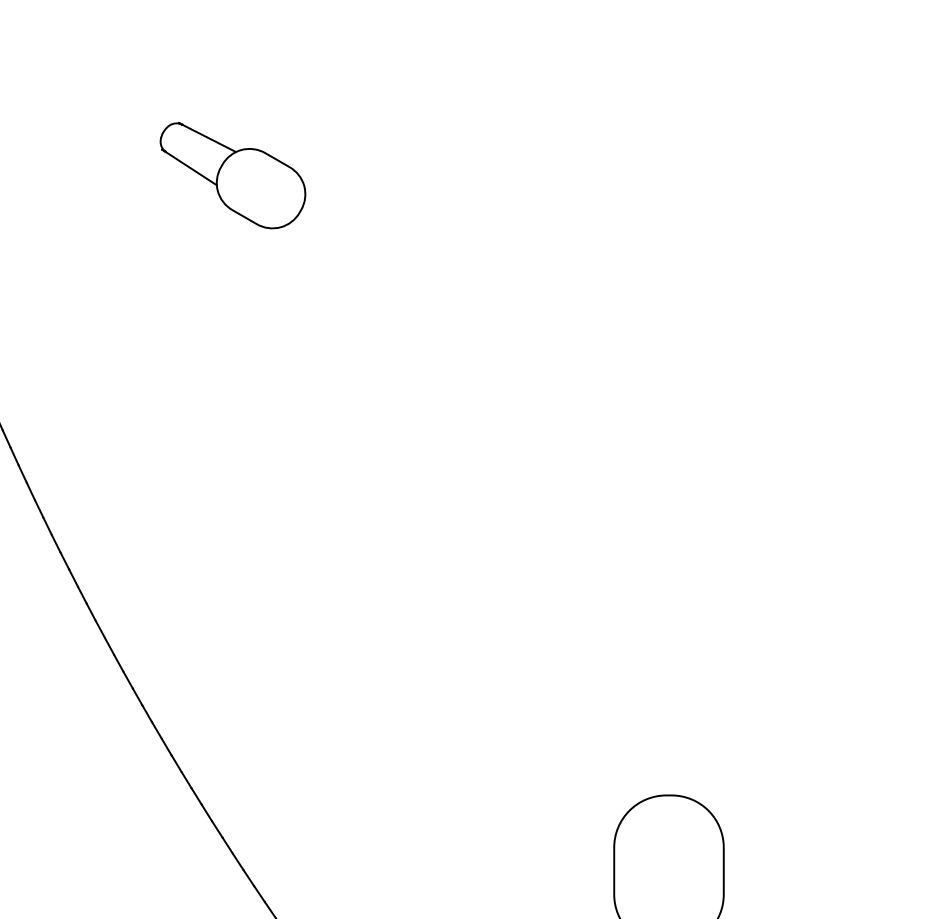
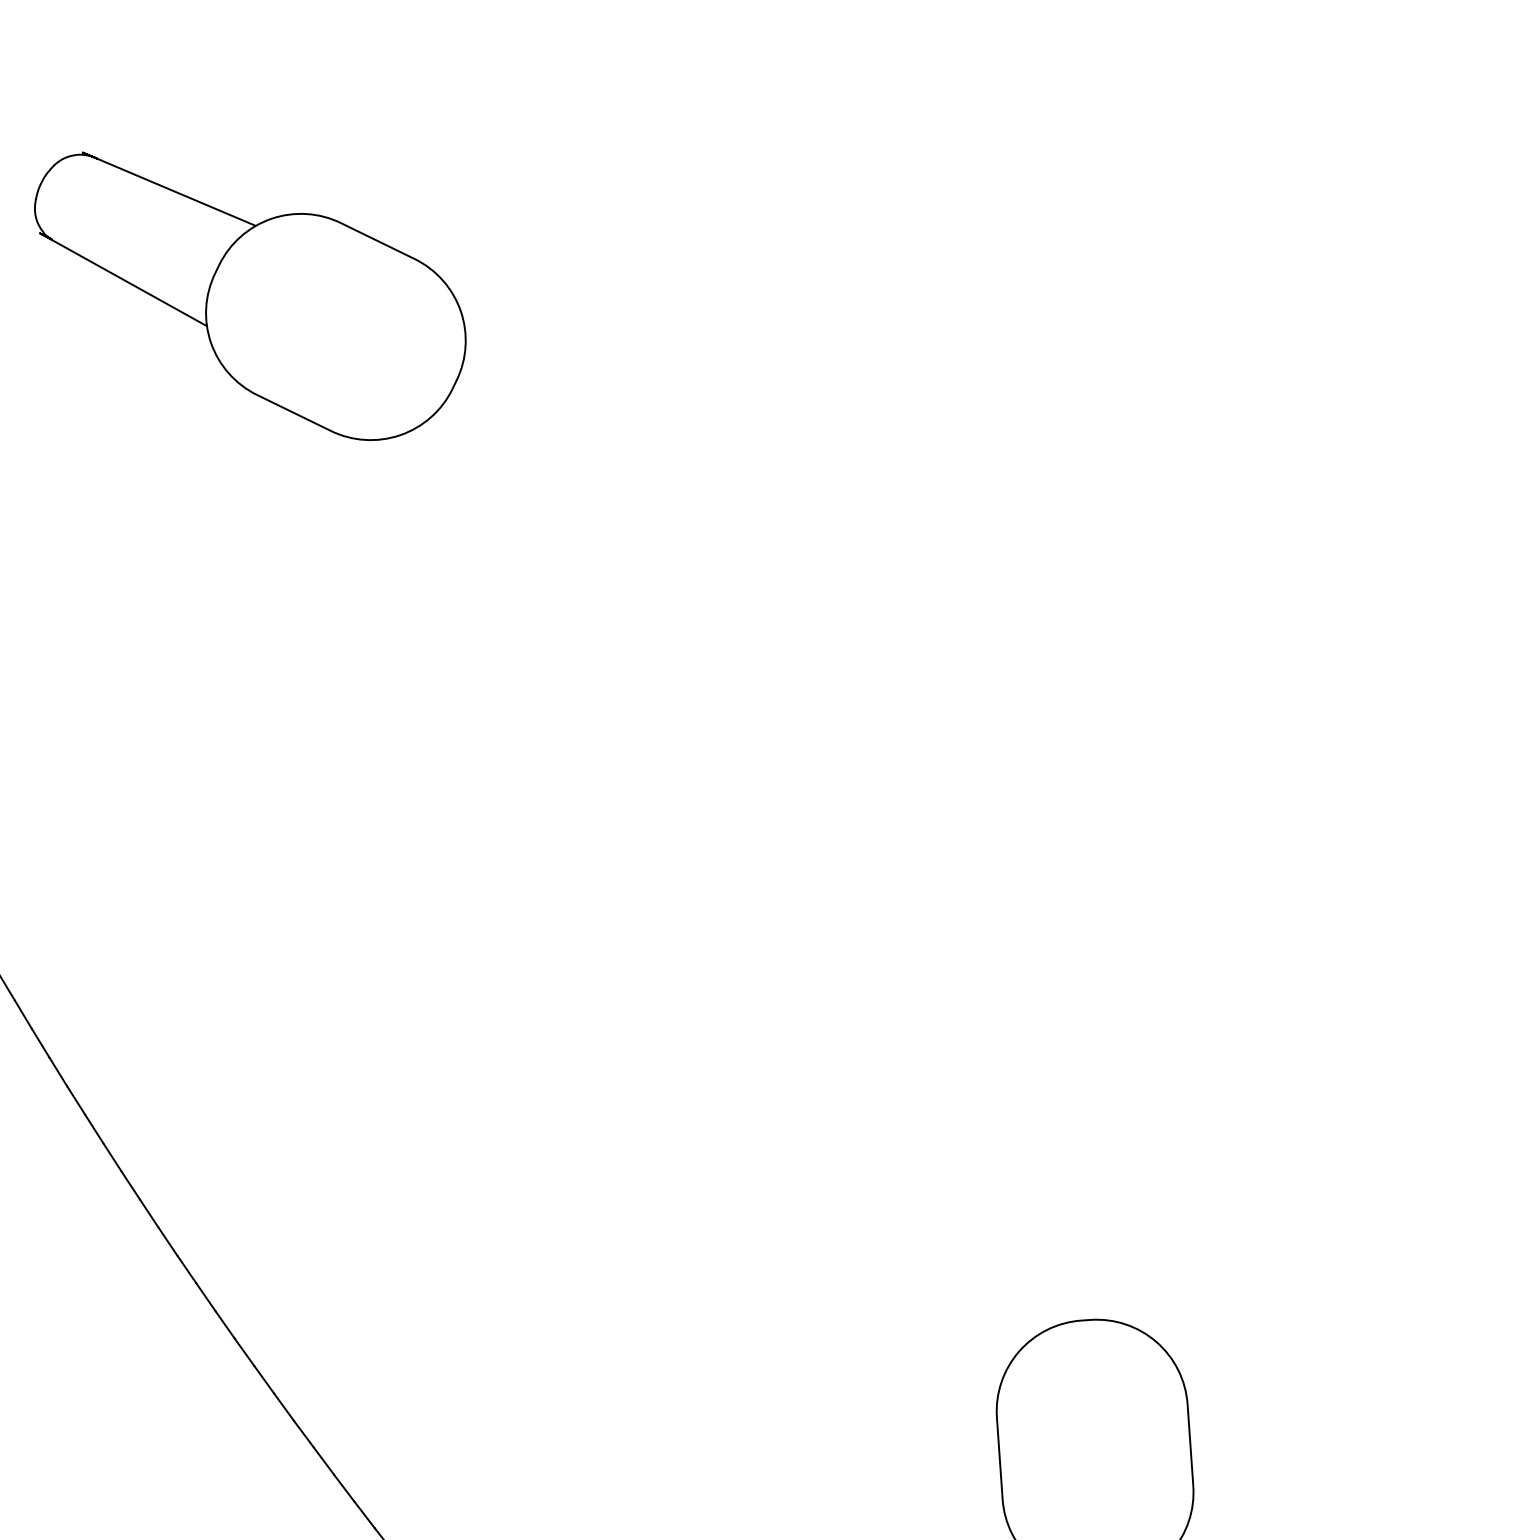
part: (232, 175) -> (250, 294), size x1.67

